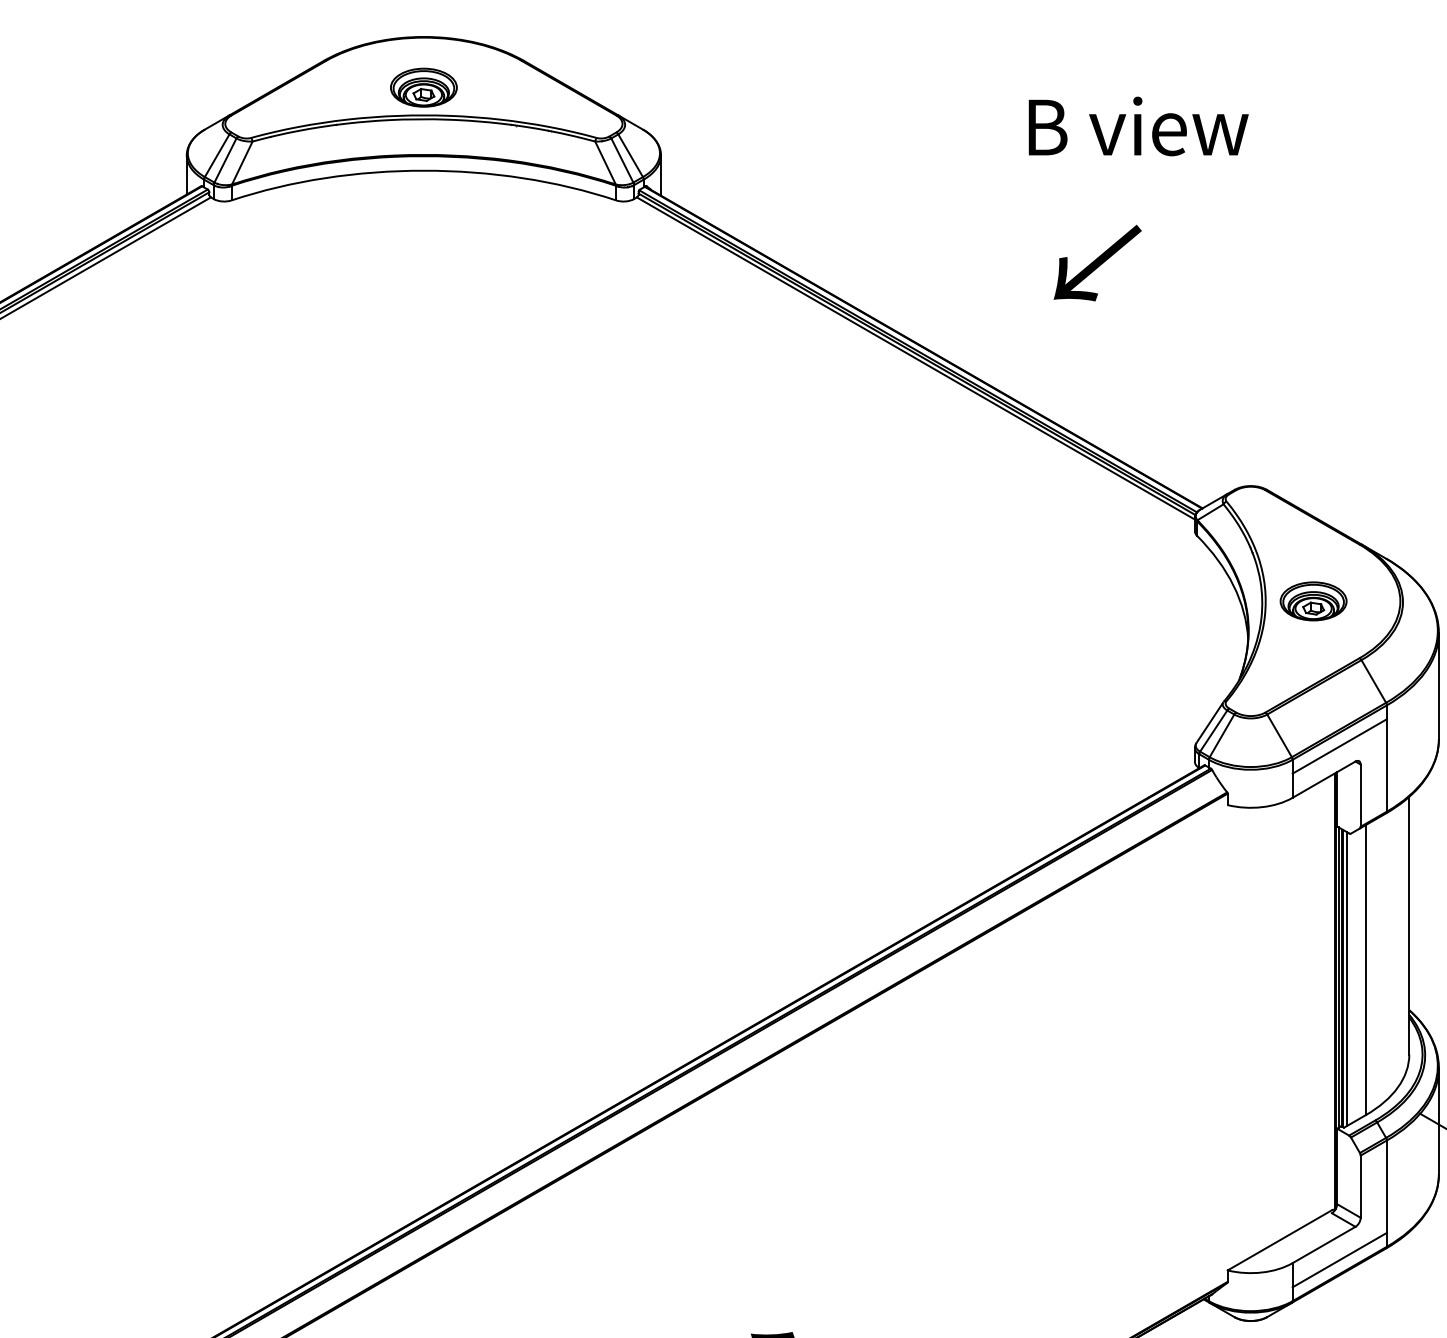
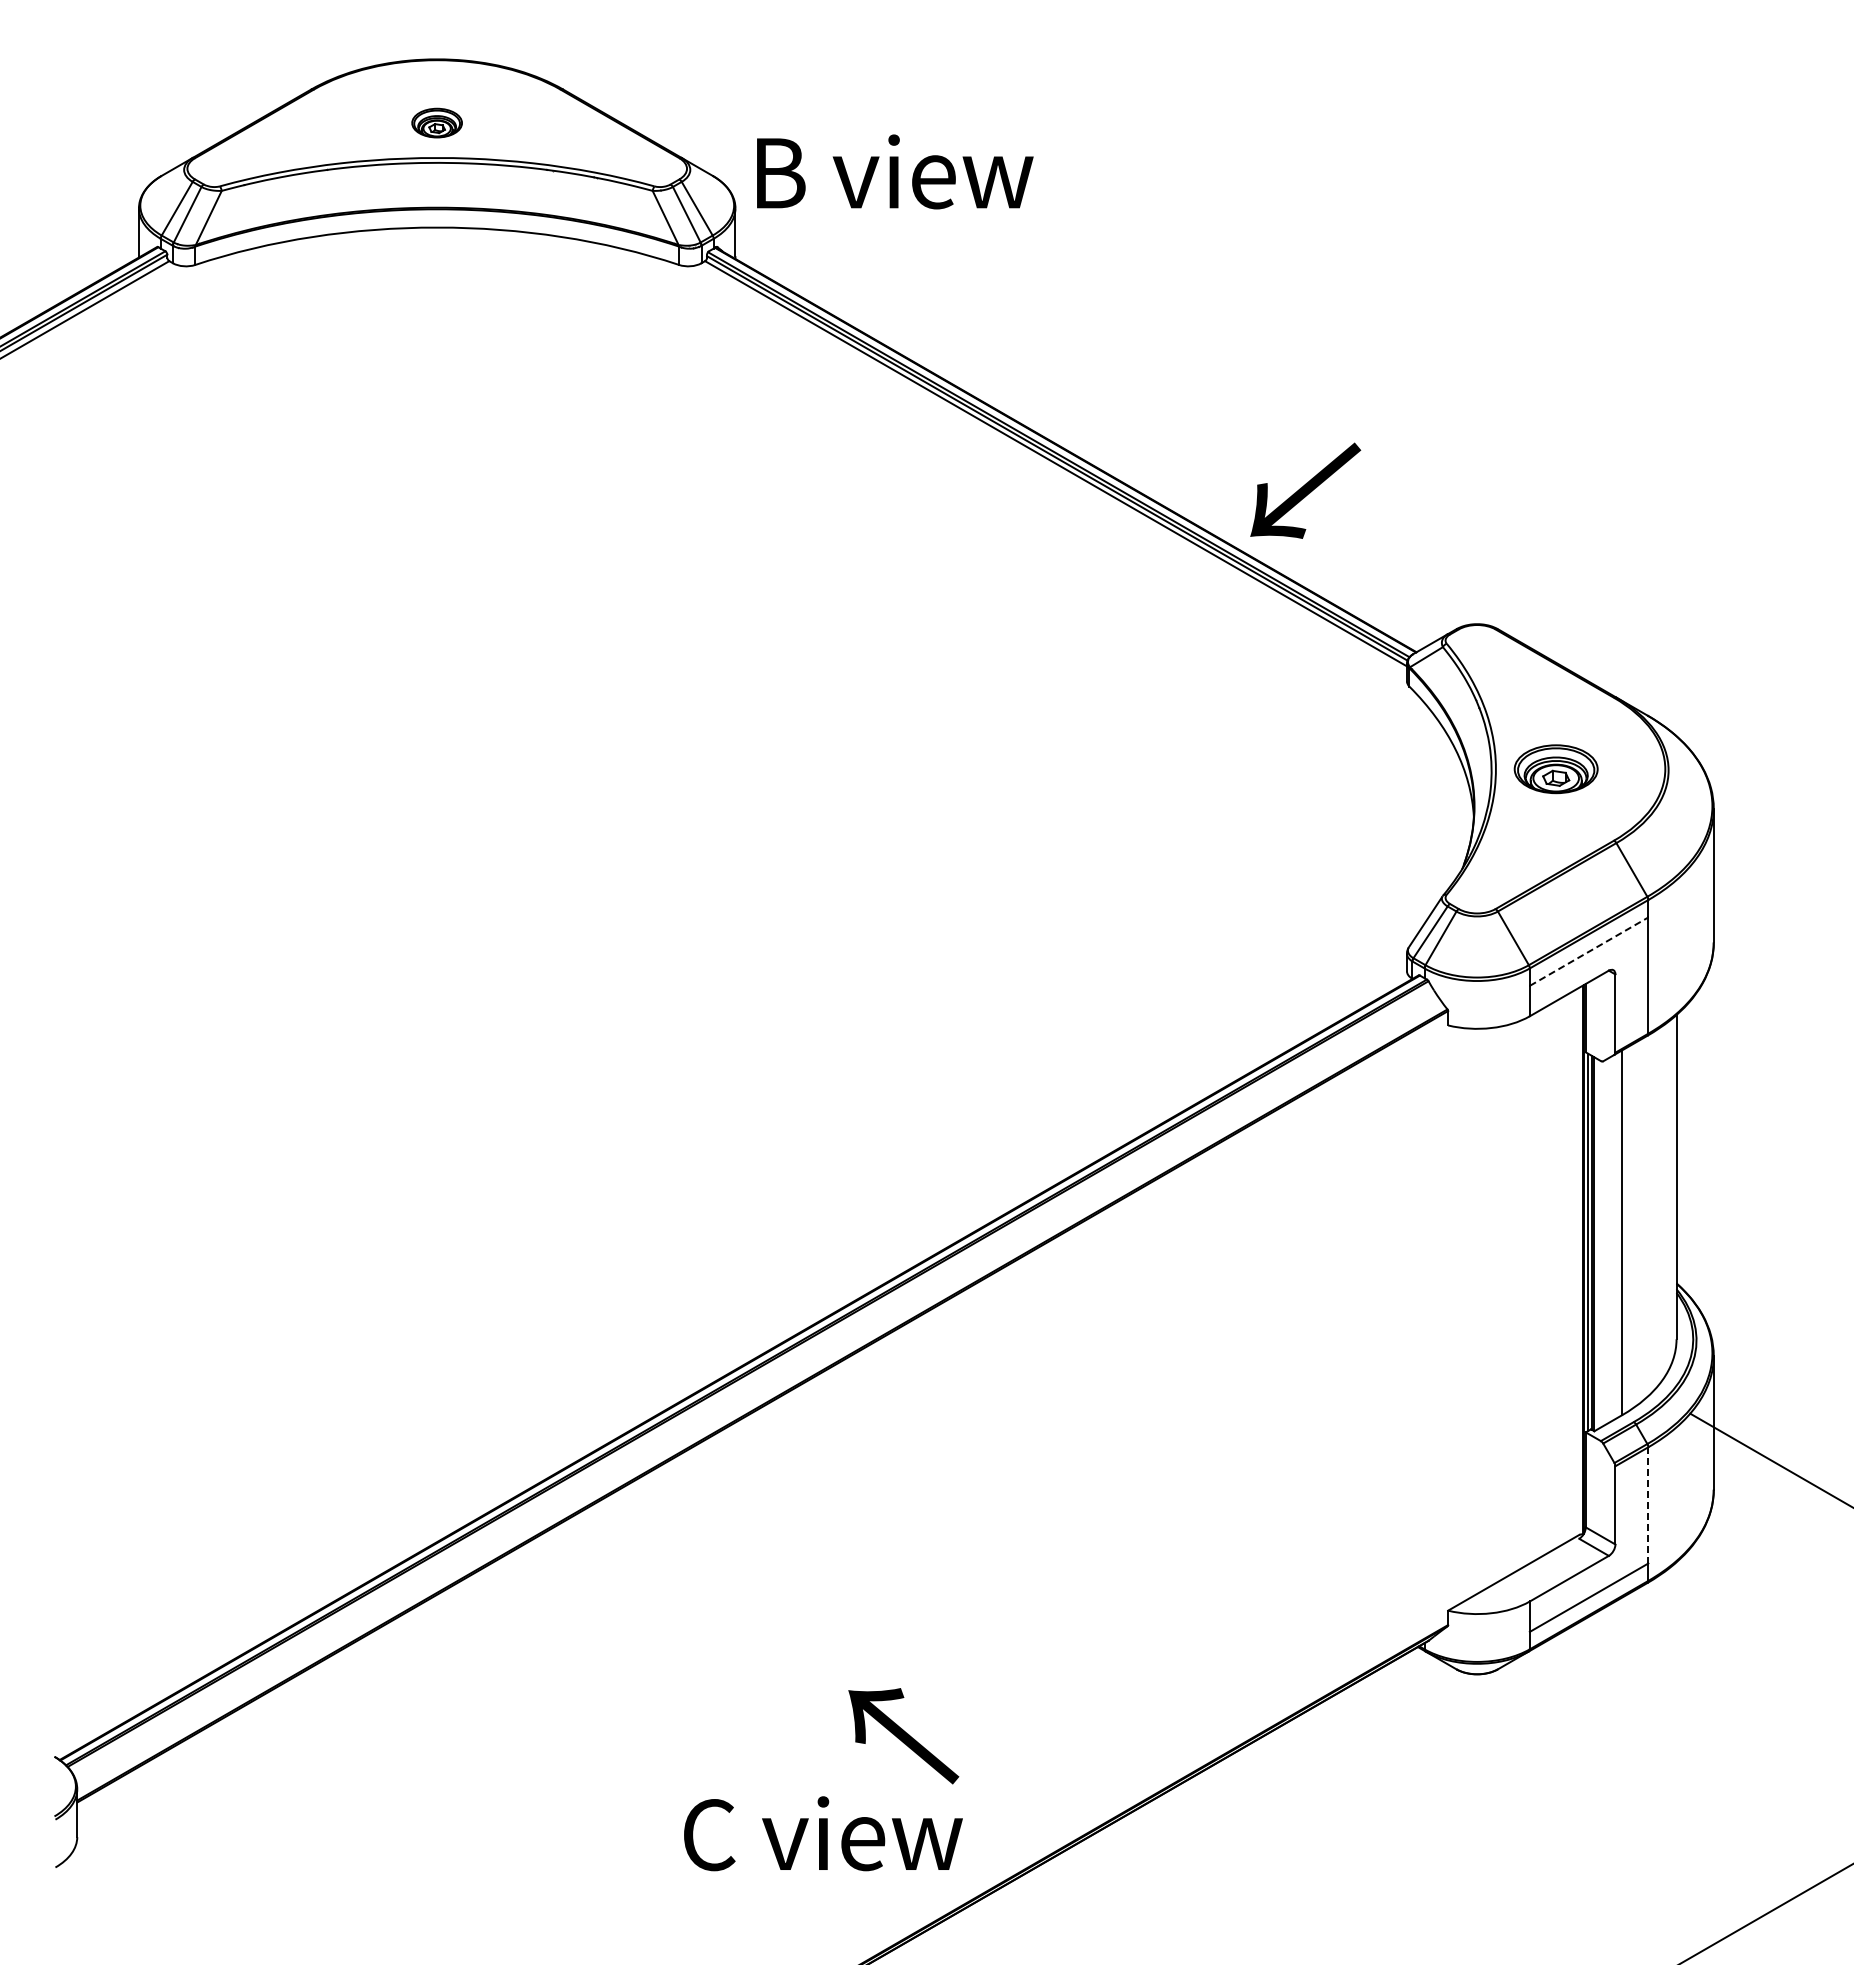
part: (423, 87) -> (436, 122), size x0.6
text: (1138, 126) -> (895, 171), moved
text: (1097, 262) -> (1305, 490), moved
line: (1340, 746) -> (1589, 951), solid -> dashed
line: (1346, 979) -> (1597, 1244), removed
line: (1387, 1186) -> (1648, 1505), solid -> dashed

